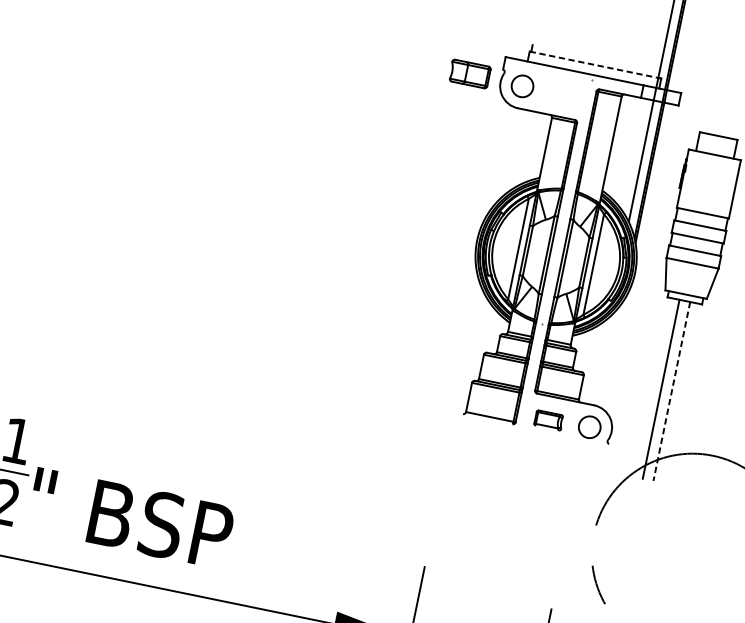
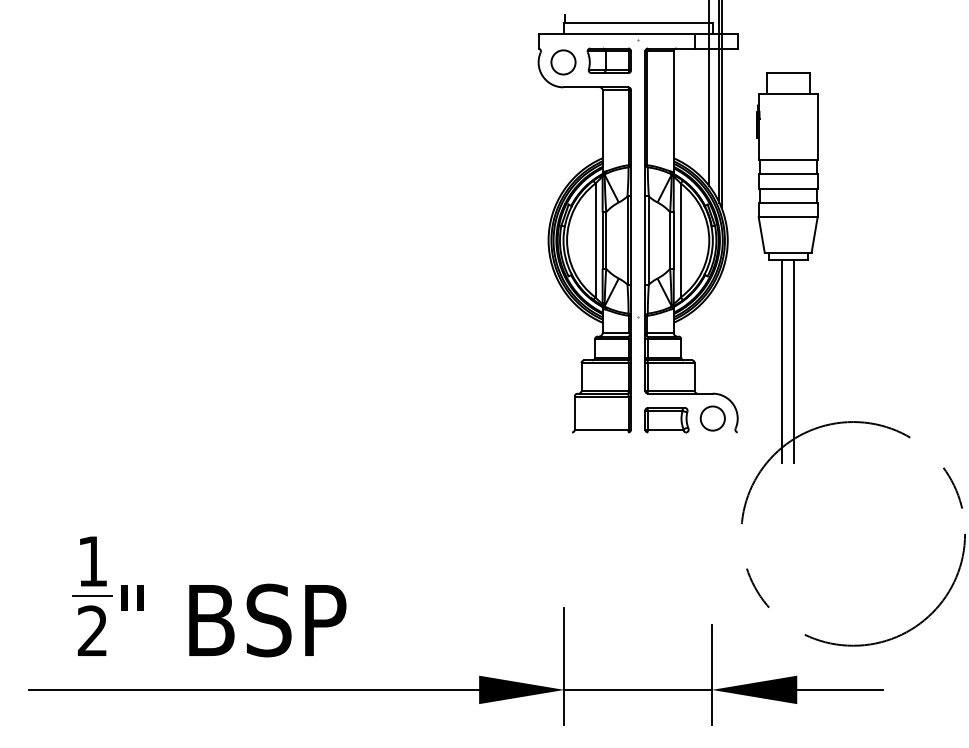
line: (595, 64) -> (638, 22), dashed -> solid
part: (469, 73) -> (608, 60), moved
line: (672, 391) -> (794, 361), dashed -> solid
part: (548, 420) -> (666, 420), size x1.43

